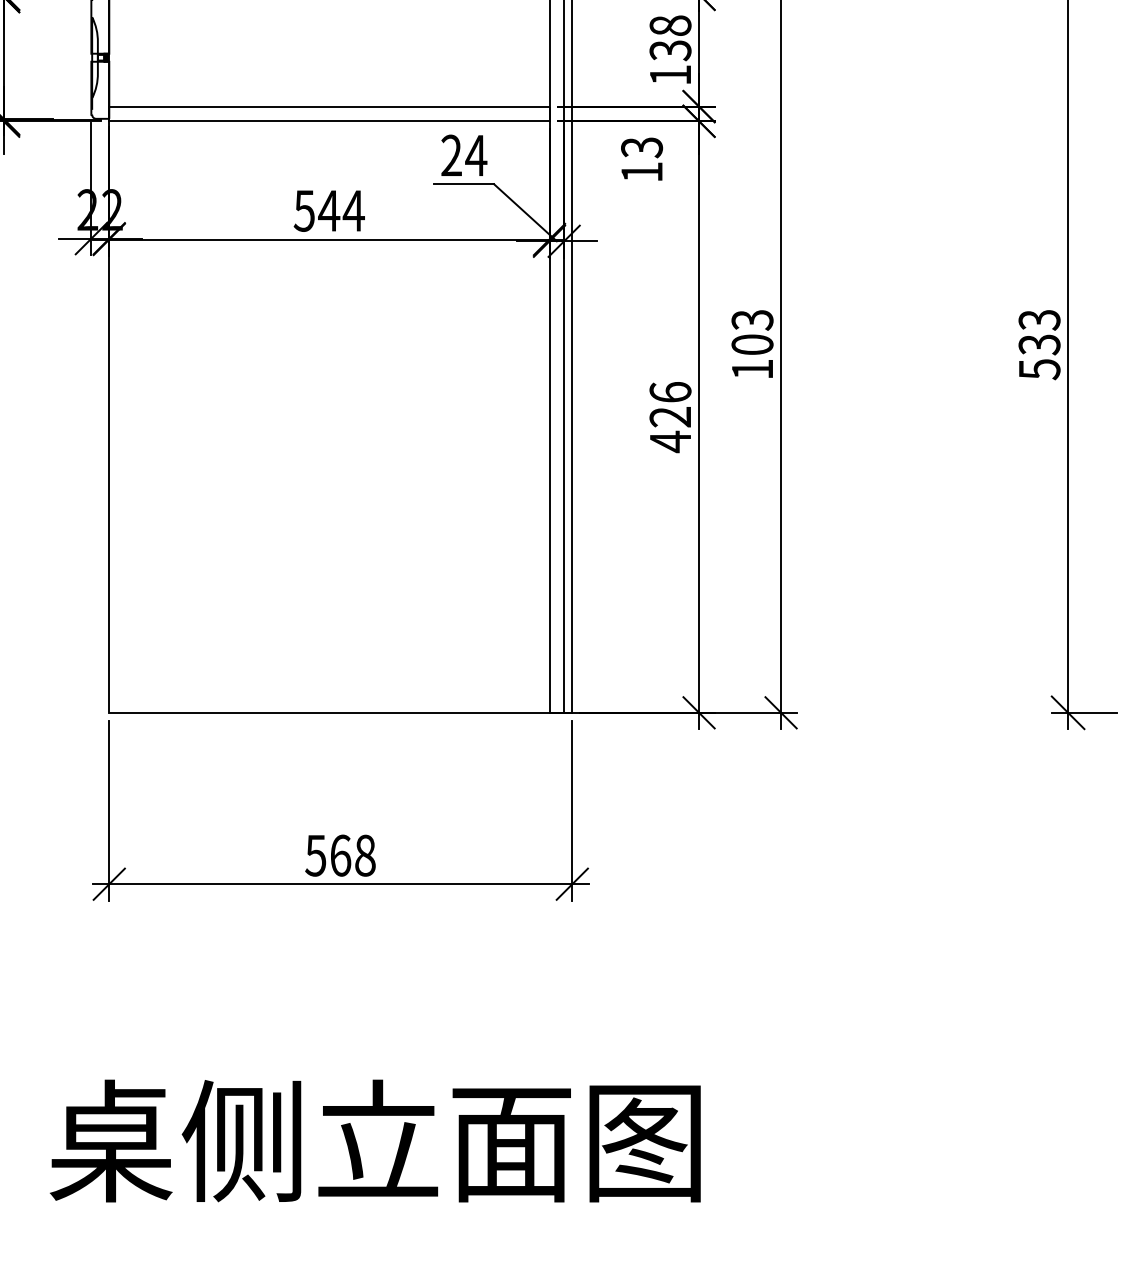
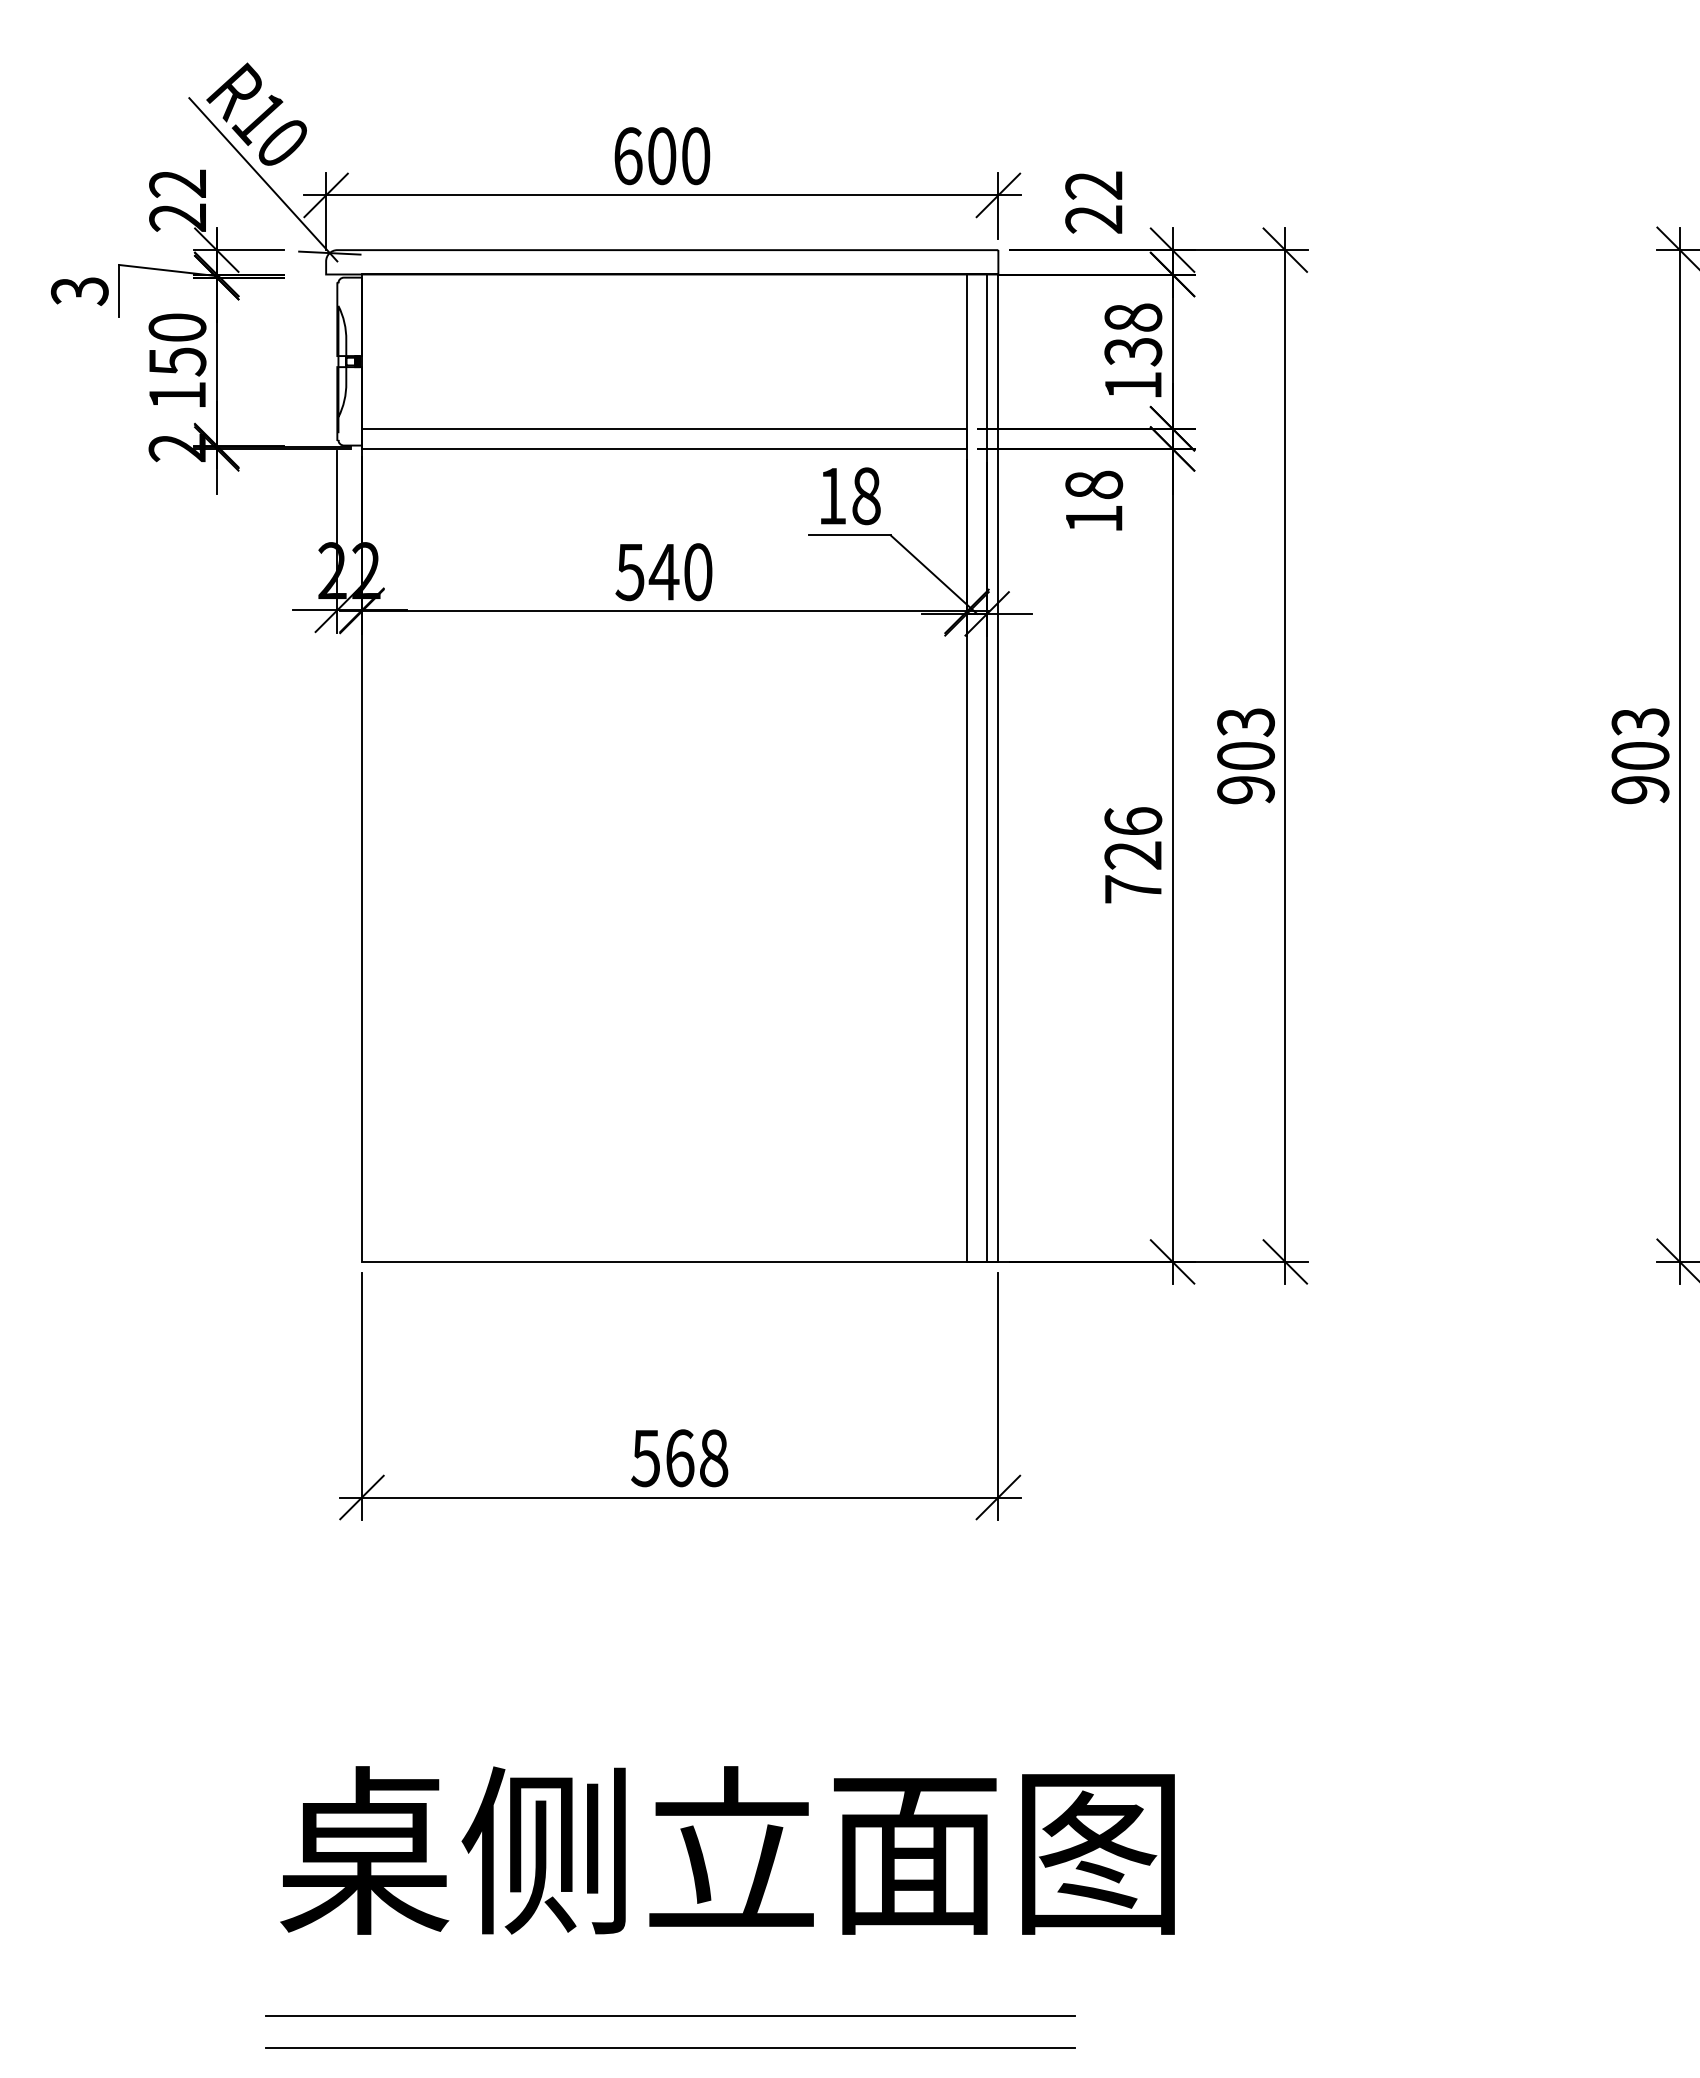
text: (642, 147) -> (1094, 484), 13 -> 18
text: (464, 155) -> (849, 496), 24 -> 18
text: (353, 211) -> (697, 572), 544 -> 540
text: (1039, 357) -> (1640, 773), 533 -> 903
text: (752, 369) -> (1245, 790), 103 -> 903
text: (670, 441) -> (1133, 889), 426 -> 726
line: (333, 1261) -> (670, 2015), added

